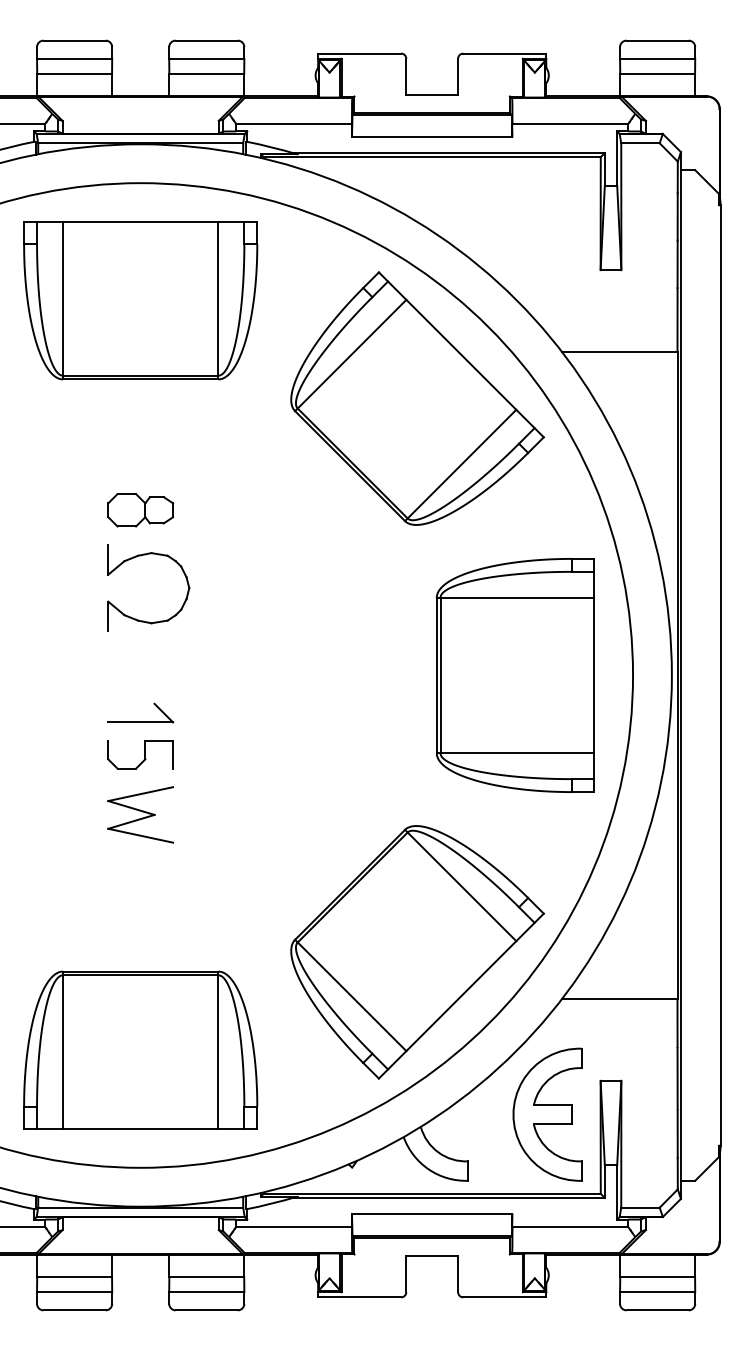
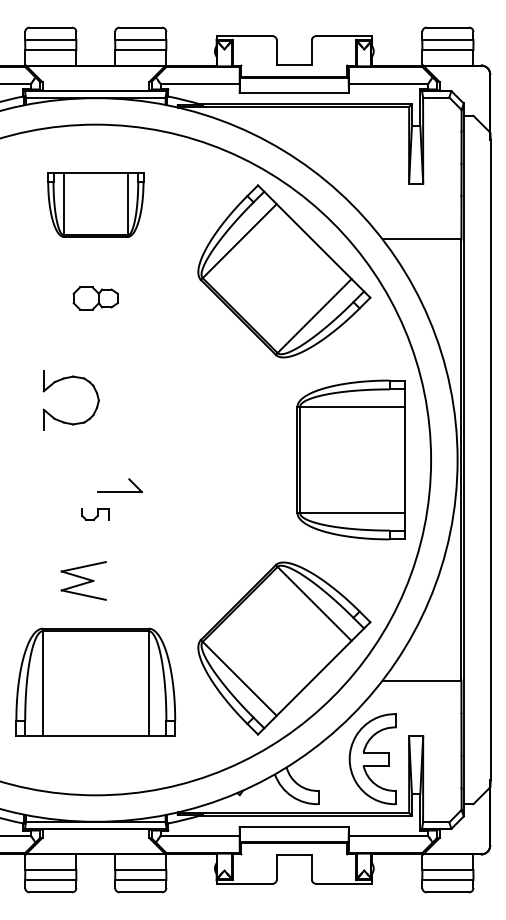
part: (140, 300) -> (95, 204), size x0.6
part: (140, 510) -> (95, 298), moved
part: (140, 557) -> (65, 379), moved
part: (140, 712) -> (119, 485), moved
part: (140, 755) -> (95, 514), size x0.6
part: (140, 814) -> (83, 580), moved
part: (140, 1049) -> (95, 681), moved

